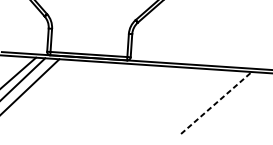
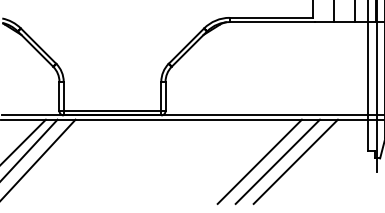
line: (202, 101) -> (259, 161), added
line: (216, 102) -> (277, 161), dashed -> solid
line: (230, 103) -> (295, 161), added

